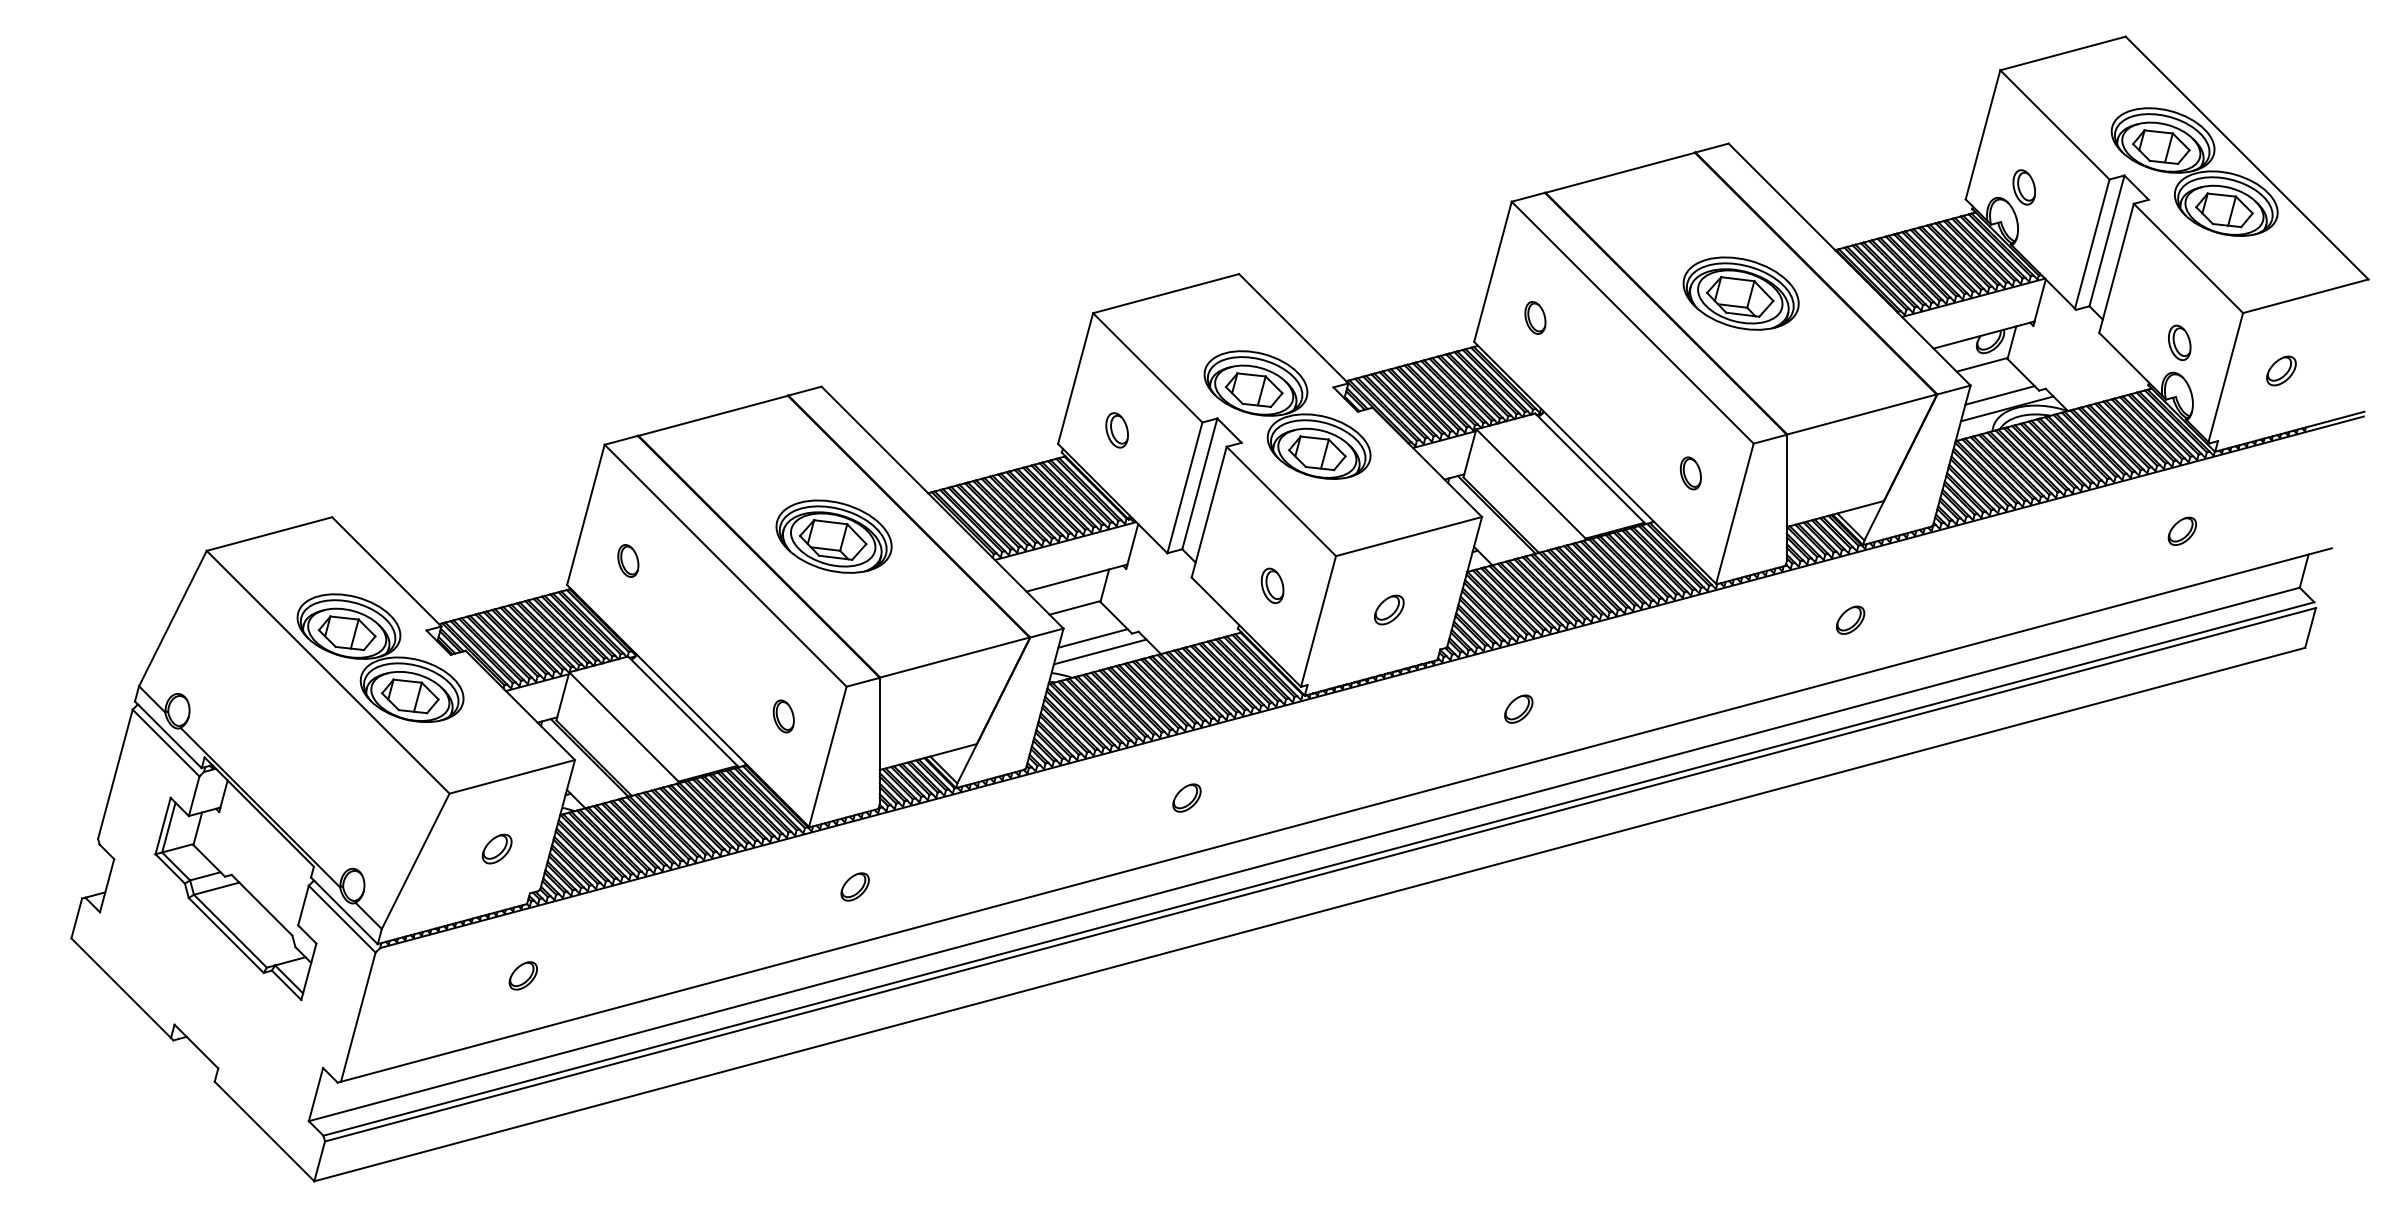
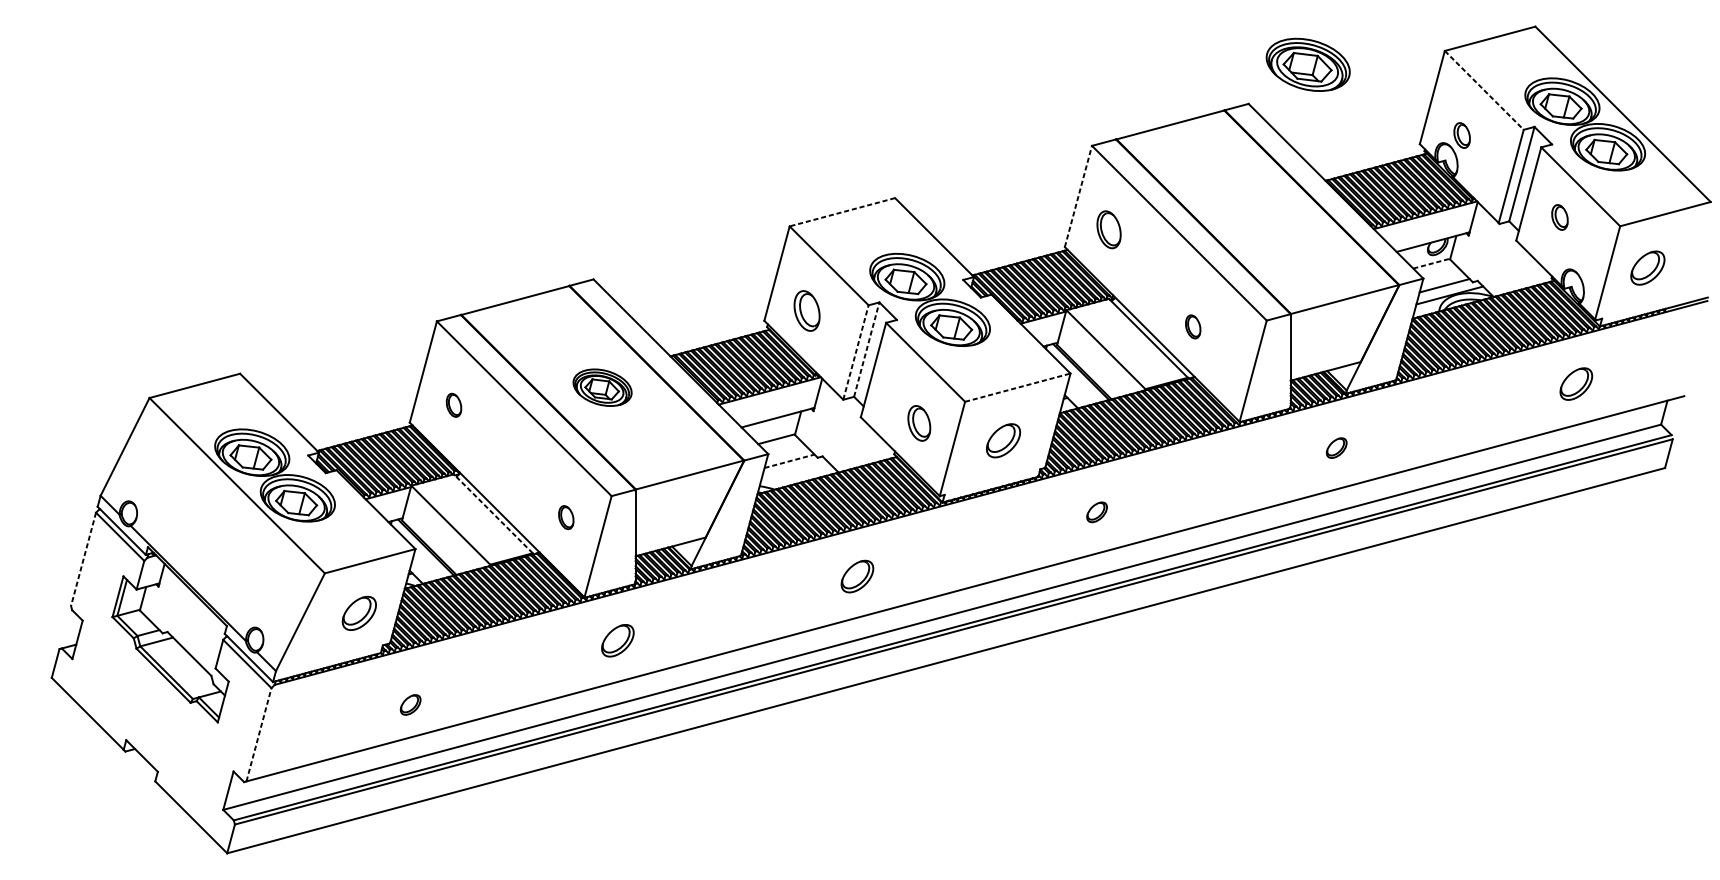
line: (2055, 125) -> (1484, 90), solid -> dashed
line: (1492, 271) -> (1078, 196), solid -> dashed
line: (1166, 293) -> (842, 212), solid -> dashed
part: (1740, 293) -> (1307, 64), moved
part: (1535, 317) -> (1109, 229), size x1.6
part: (2179, 342) -> (1559, 217), moved
line: (1982, 364) -> (1431, 263), solid -> dashed
part: (2281, 370) -> (1647, 267), size x1.6
part: (1116, 430) -> (806, 311), size x1.6
part: (1690, 473) -> (1192, 326), moved
line: (1199, 483) -> (866, 349), solid -> dashed
line: (1184, 487) -> (855, 352), solid -> dashed
part: (2182, 530) -> (1576, 383), size x1.6
part: (833, 536) -> (602, 387), size x0.7
line: (1409, 536) -> (1018, 387), solid -> dashed
part: (1272, 585) -> (919, 423), size x1.4
part: (1389, 609) -> (1003, 440), size x1.6
line: (1093, 638) -> (789, 461), solid -> dashed
line: (1099, 651) -> (794, 470), removed
line: (682, 710) -> (493, 513), solid -> dashed
line: (115, 774) -> (83, 559), solid -> dashed
part: (1186, 797) -> (857, 576), size x1.6
part: (496, 848) -> (358, 612), size x1.6
part: (854, 886) -> (617, 640), size x1.6
part: (522, 975) -> (410, 704), moved
line: (358, 1017) -> (259, 735), solid -> dashed

